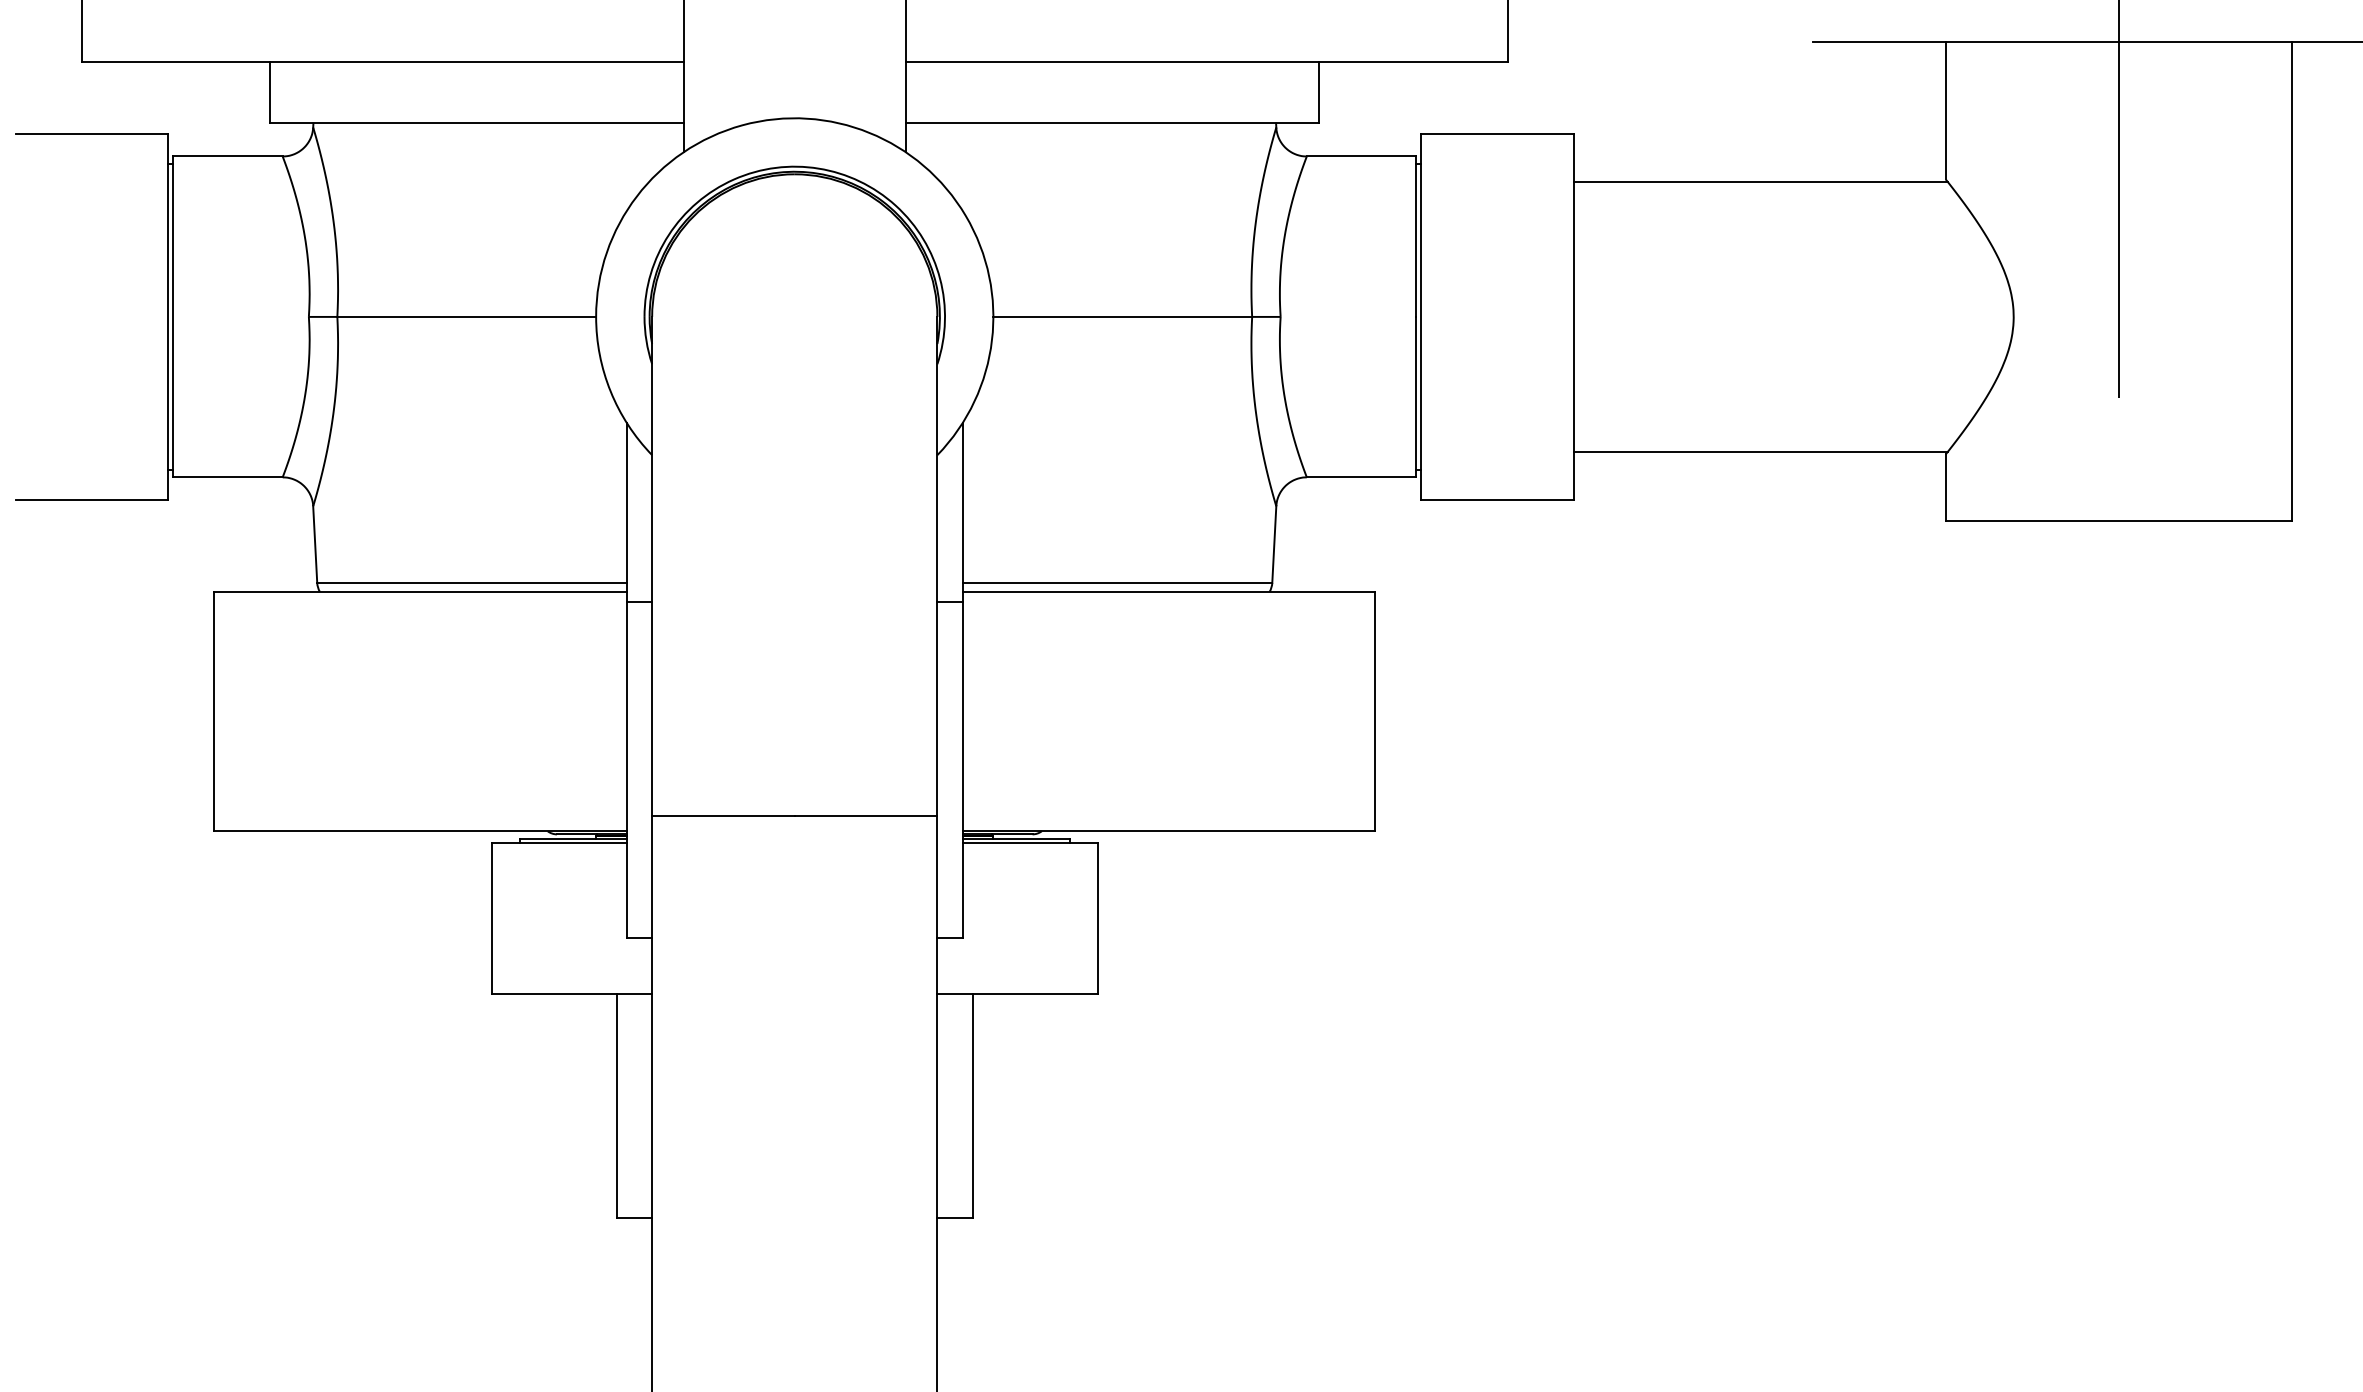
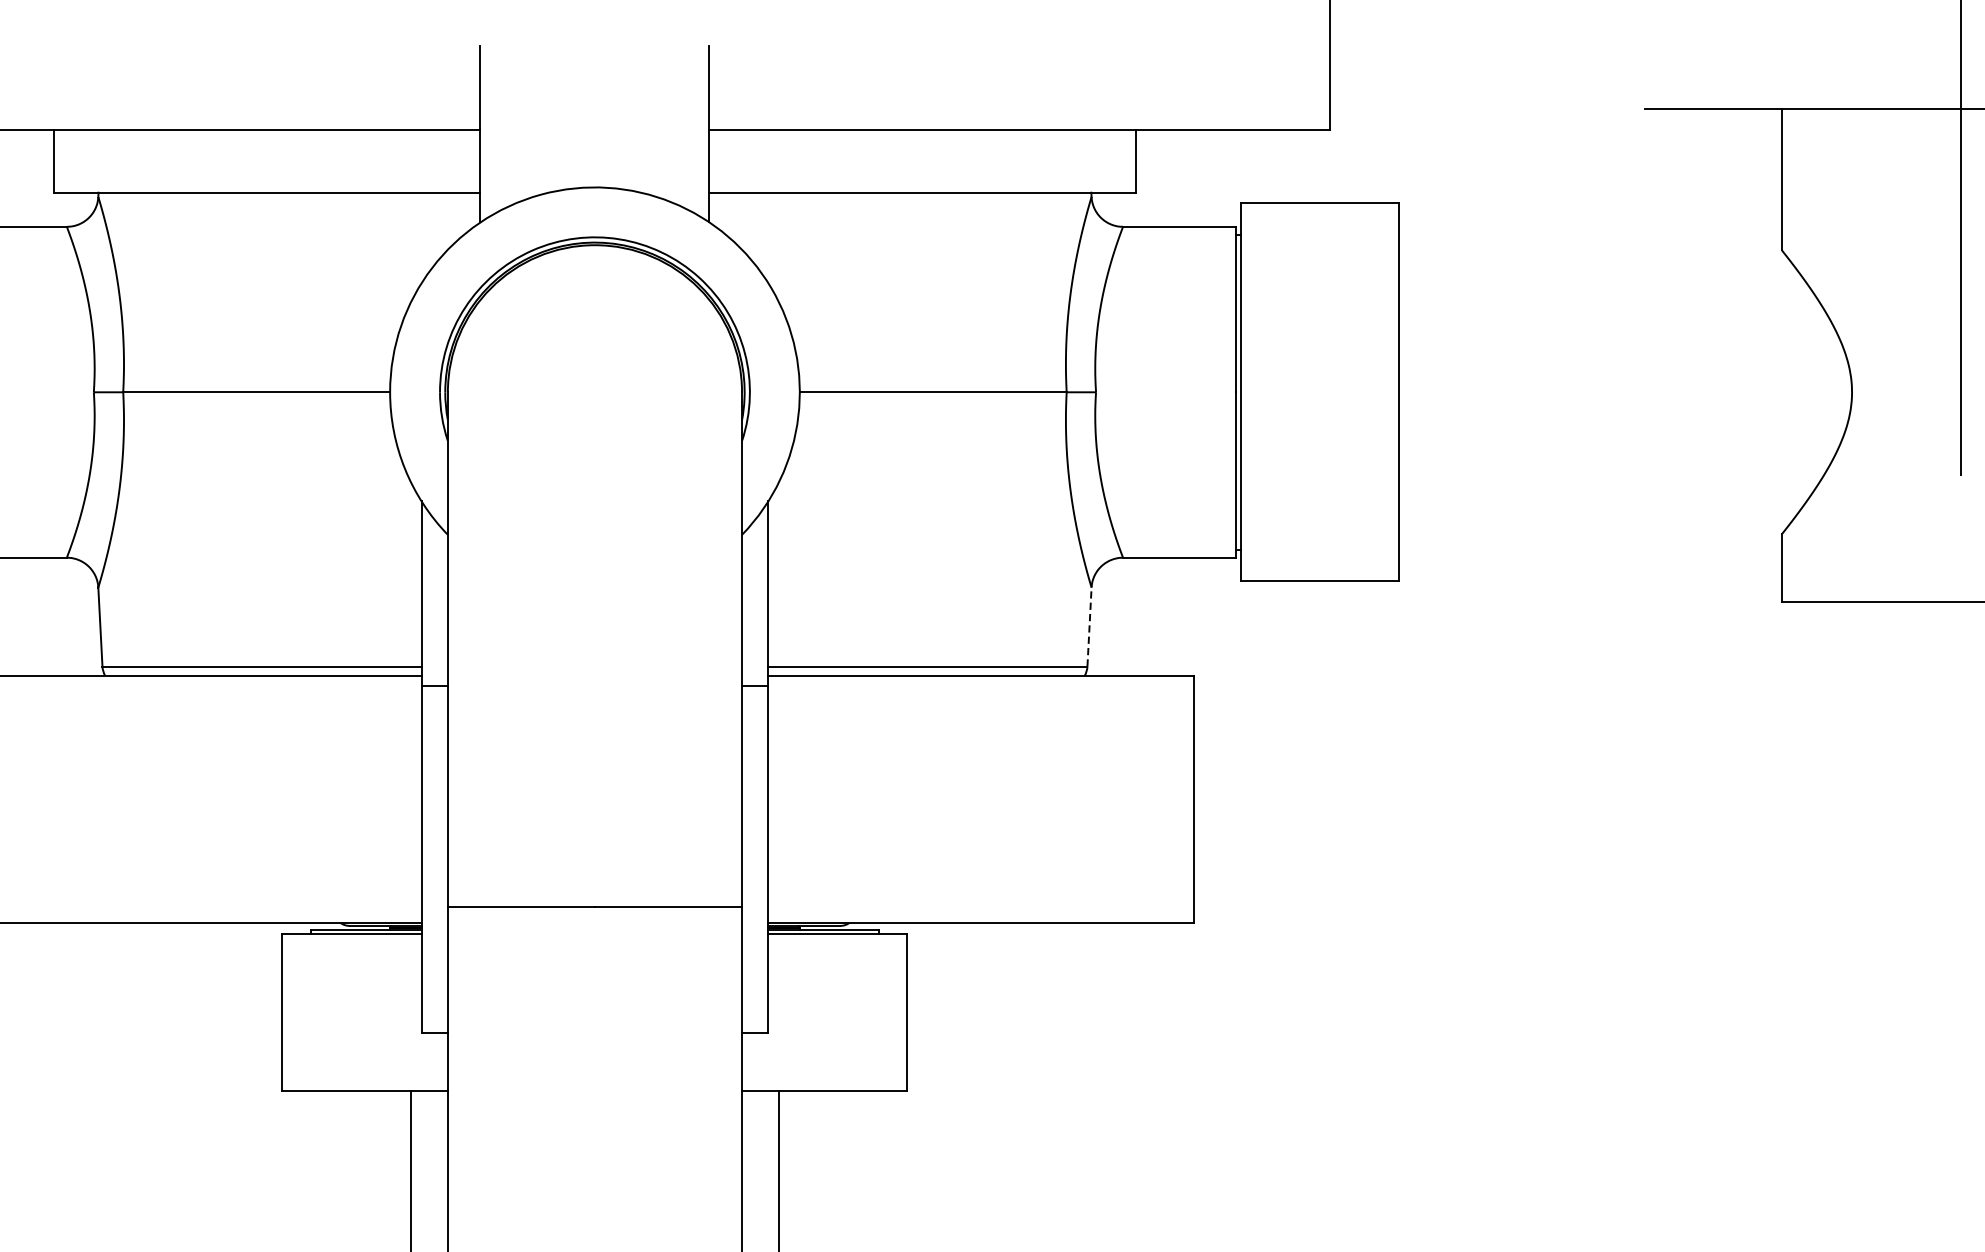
line: (1760, 181) -> (1590, 252), removed
line: (1760, 451) -> (1590, 531), removed
line: (1274, 544) -> (1089, 626), solid -> dashed

